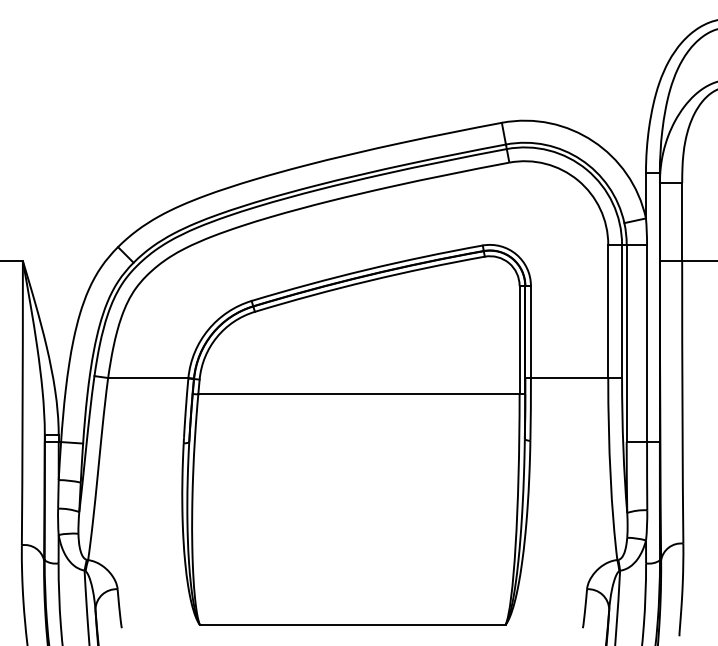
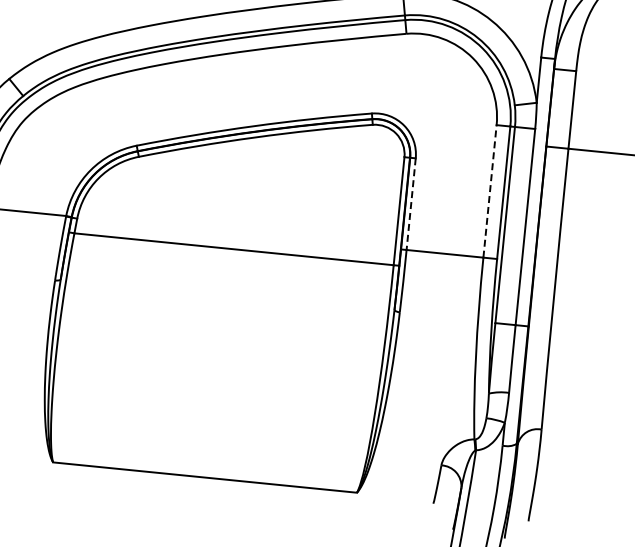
line: (608, 311) -> (490, 191), solid -> dashed
line: (530, 332) -> (410, 204), solid -> dashed

